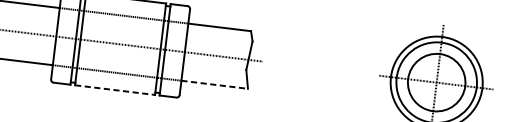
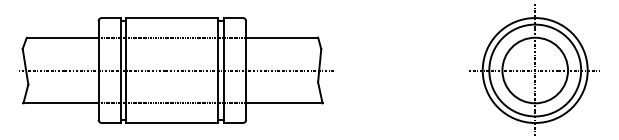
line: (214, 84) -> (284, 103), dashed -> solid
line: (115, 90) -> (172, 123), dashed -> solid

